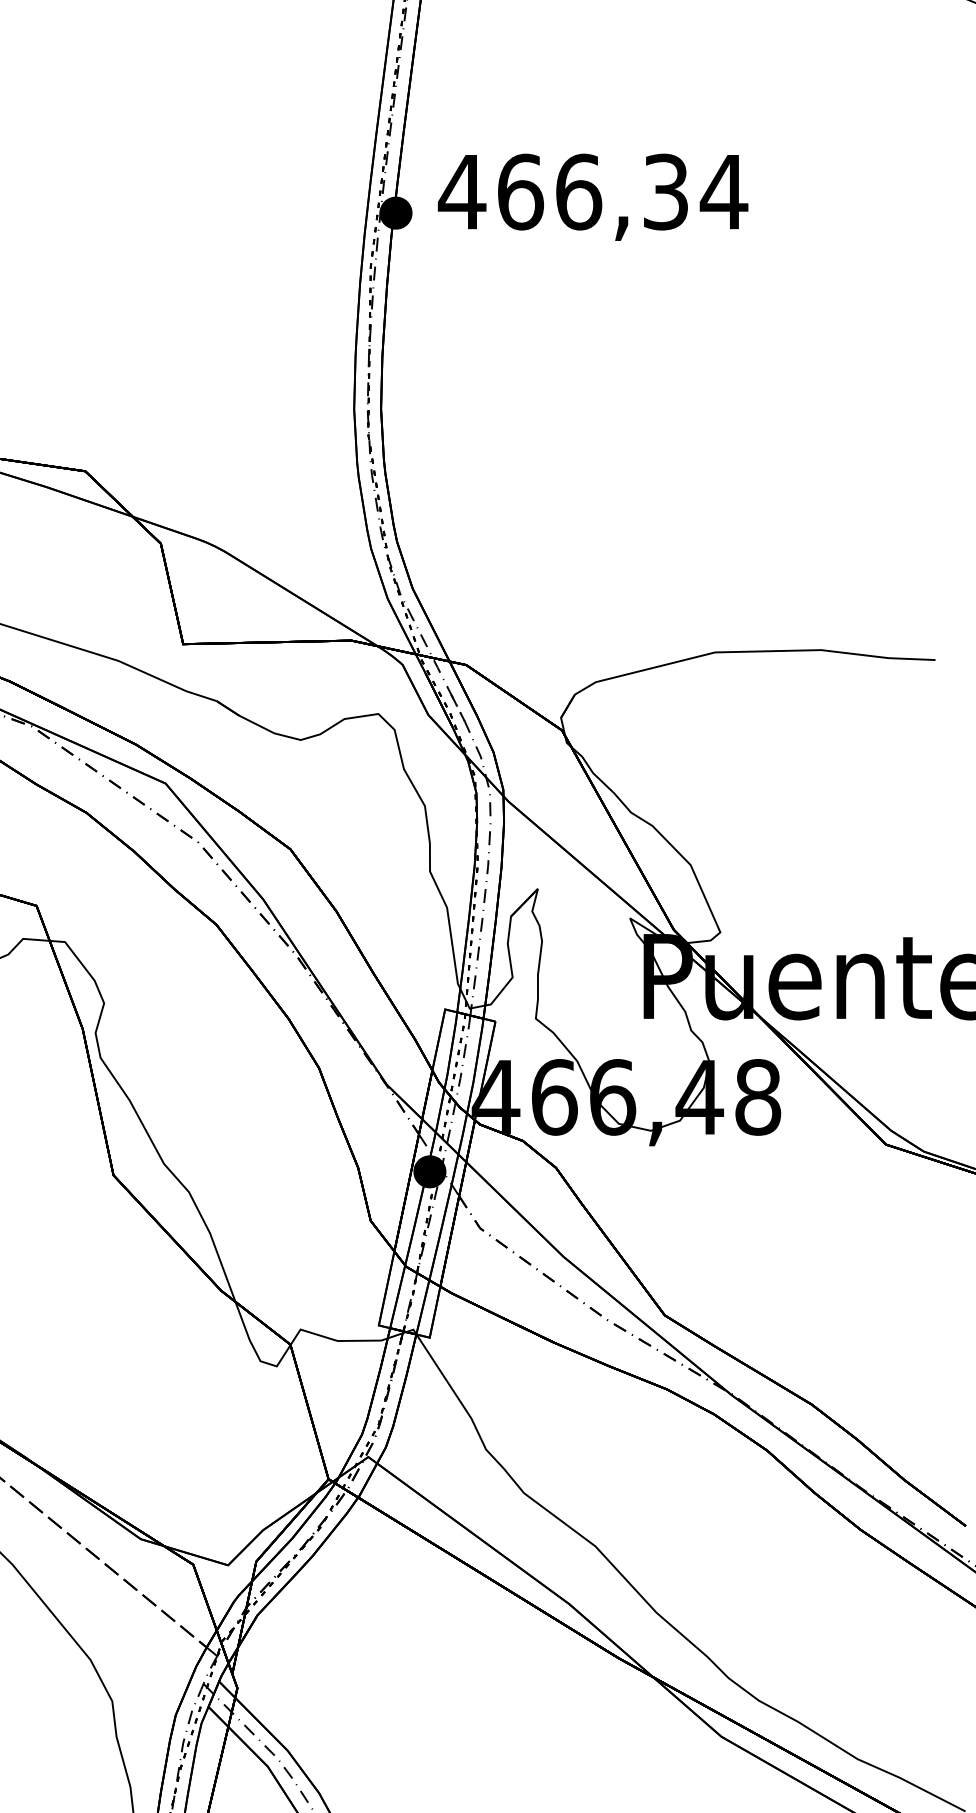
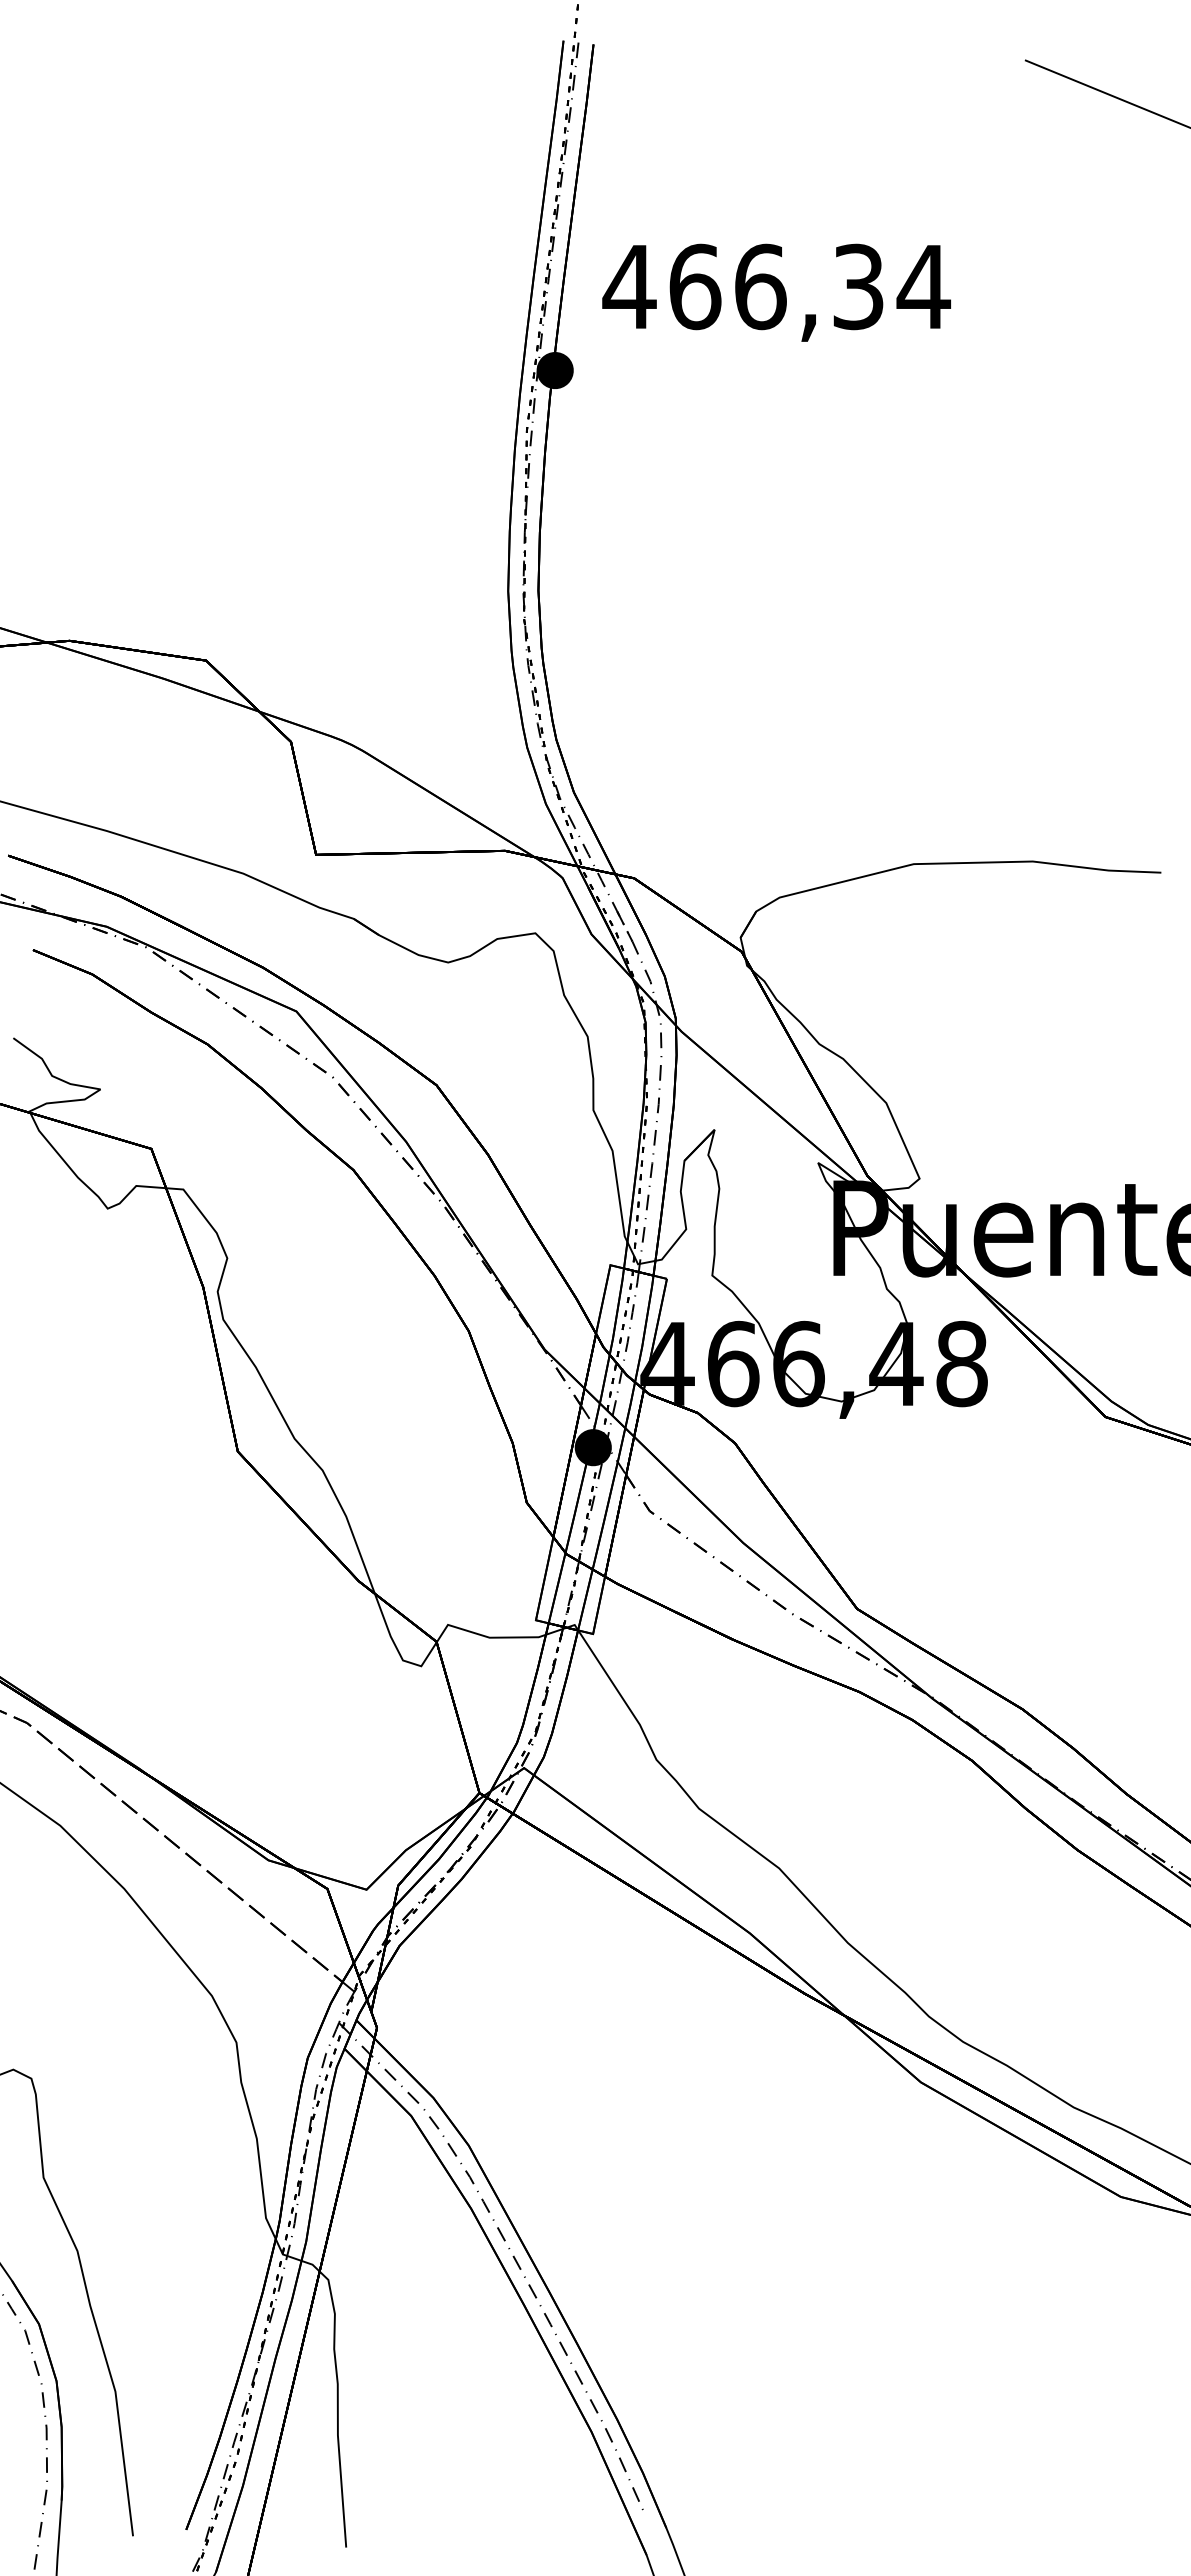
text: (592, 197) -> (776, 292), moved

